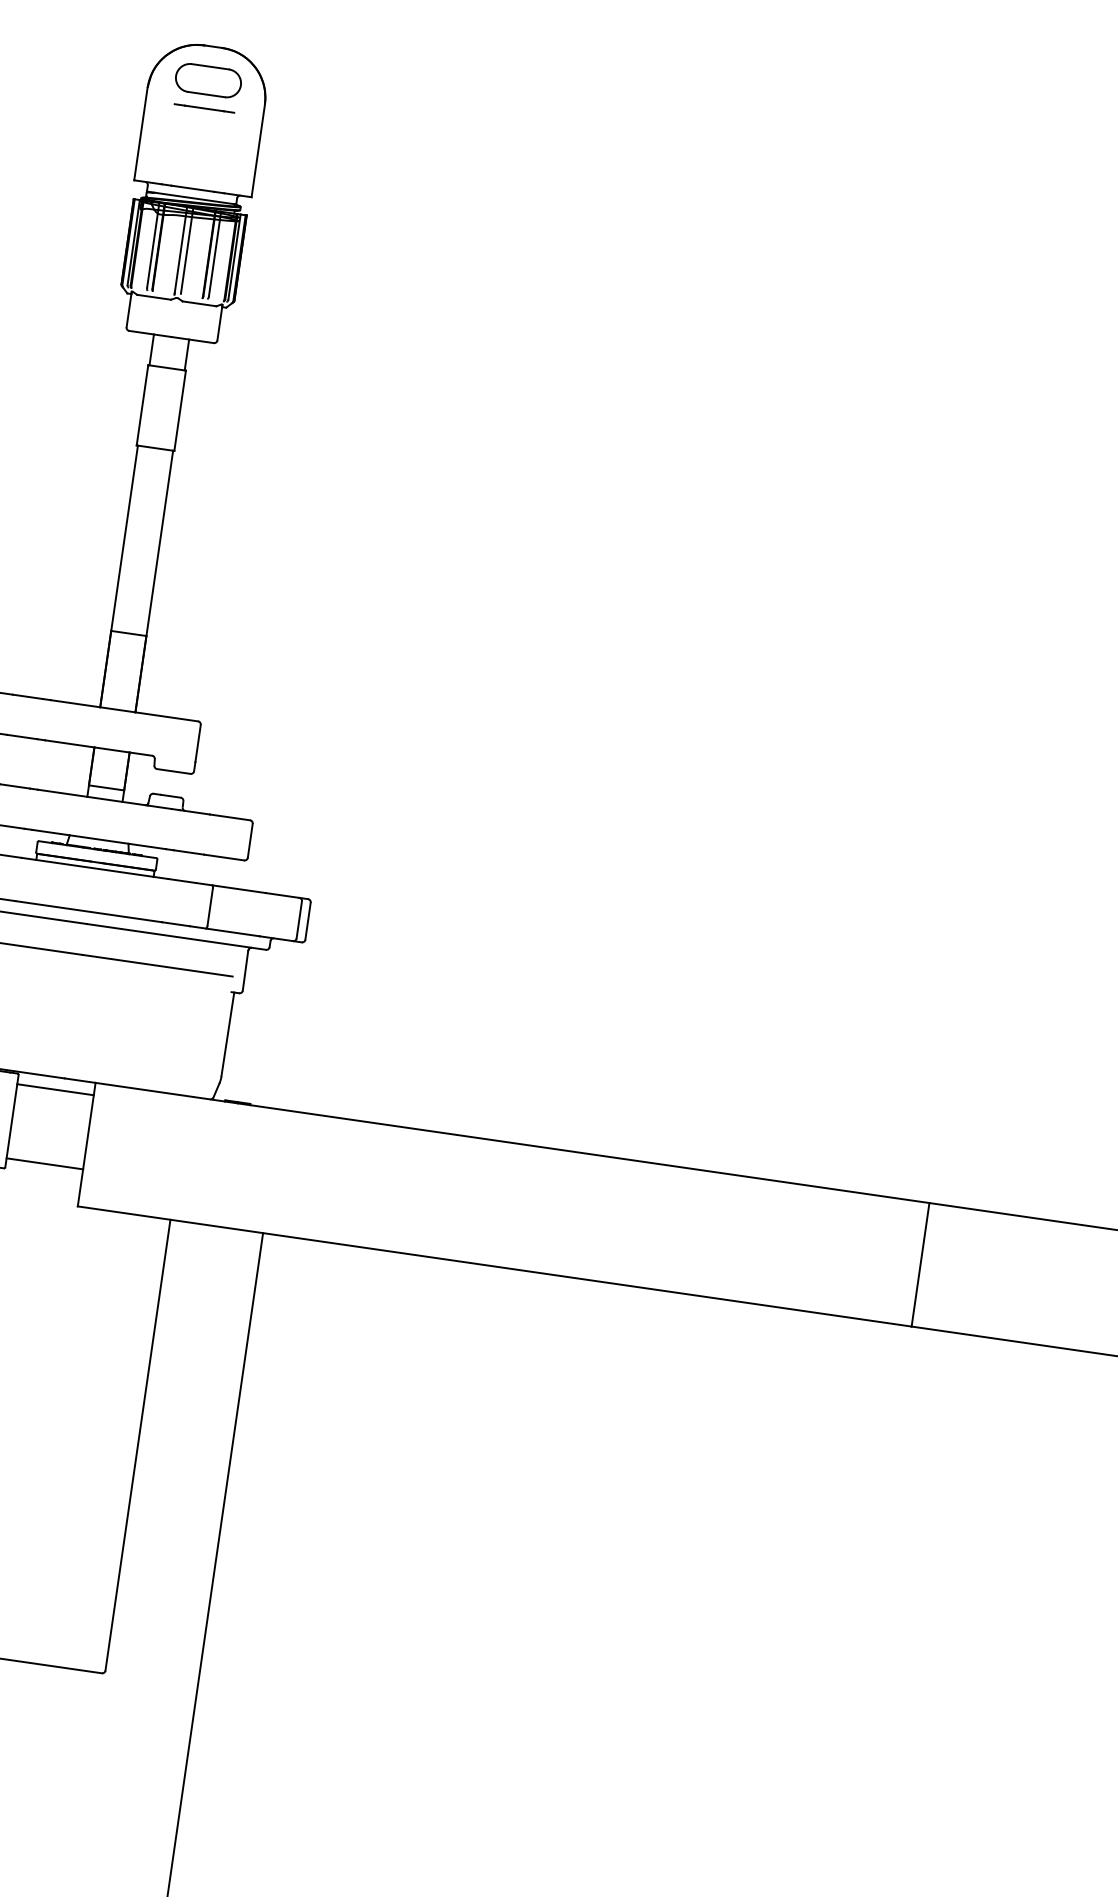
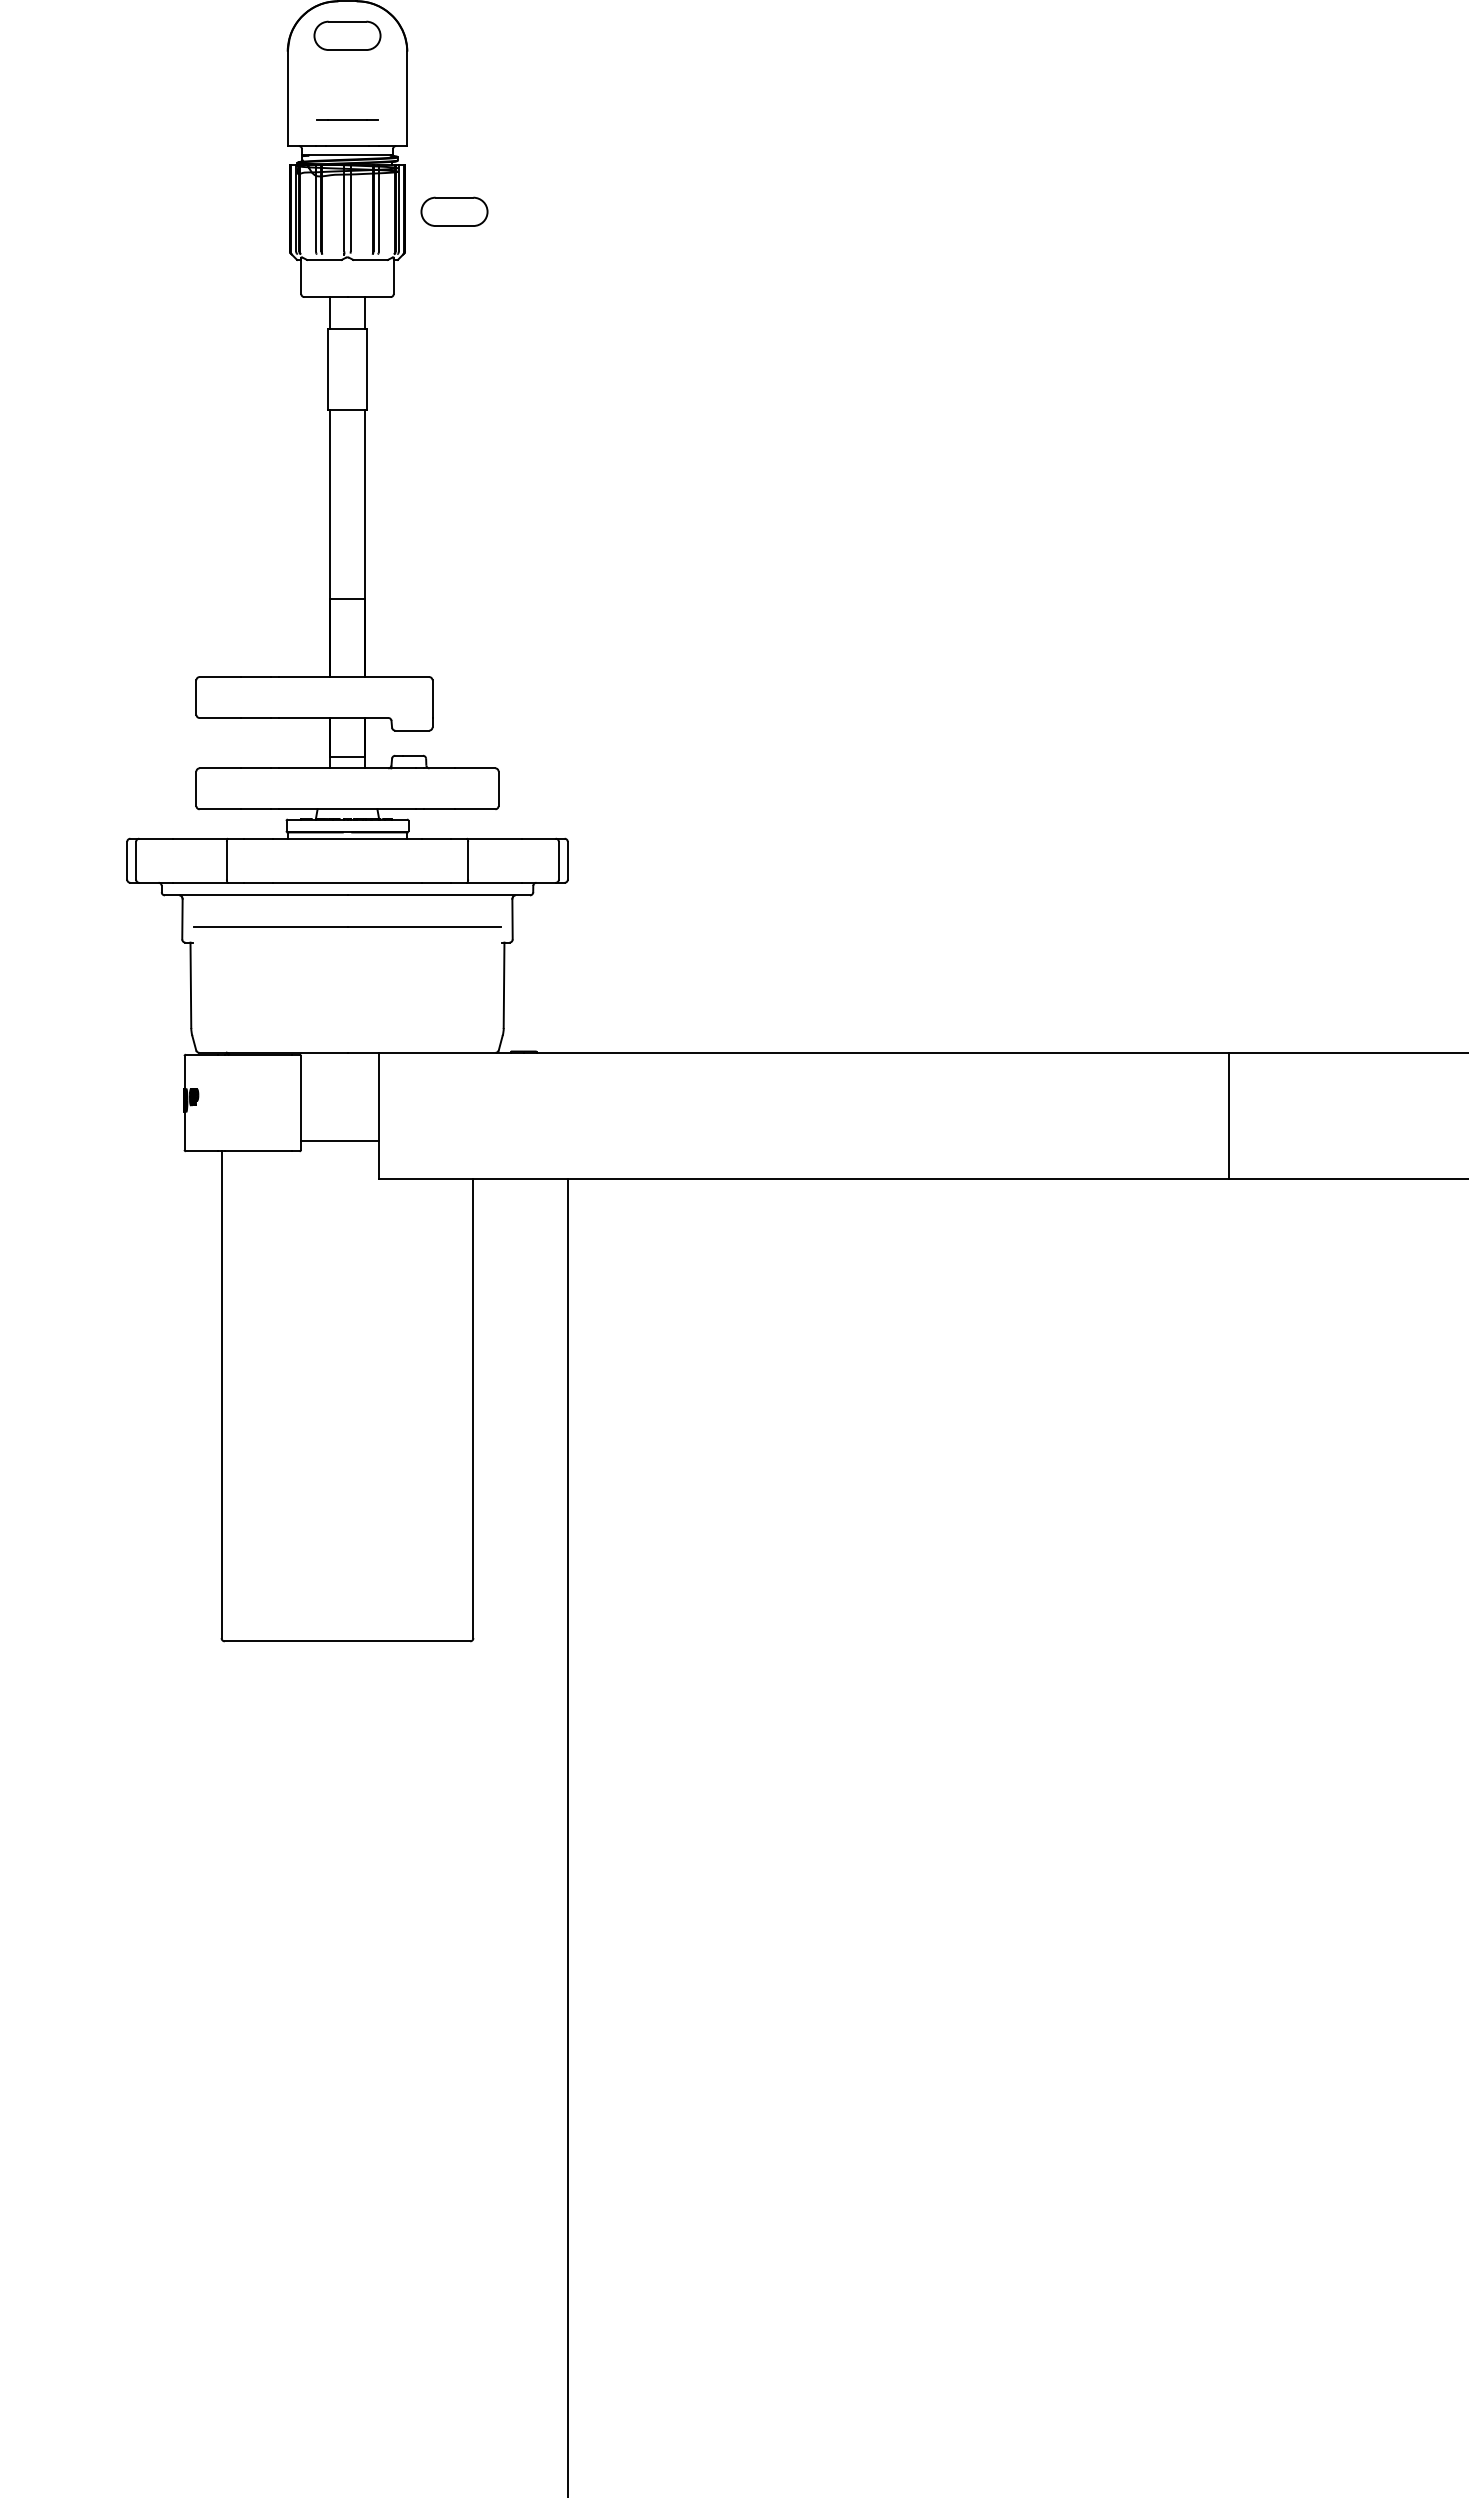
line: (204, 107) -> (347, 119), moved
part: (288, 268) -> (454, 211), added
line: (55, 1089) -> (339, 1065), removed

